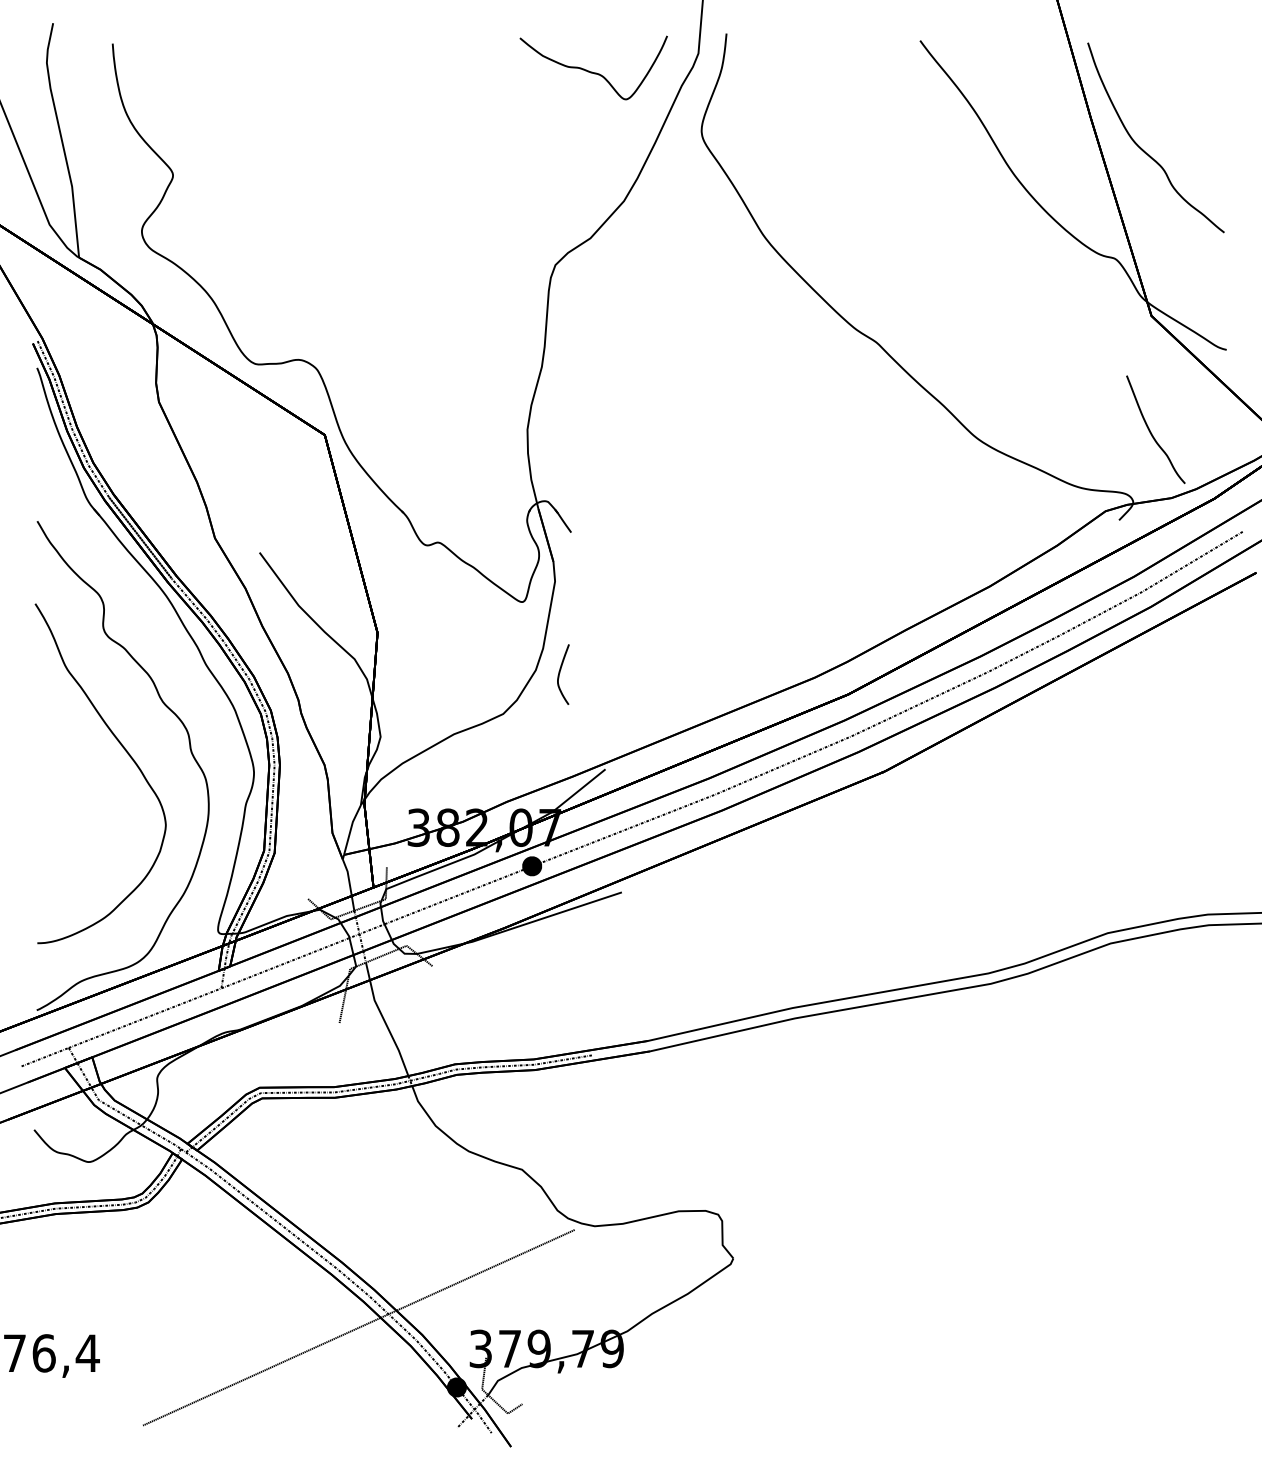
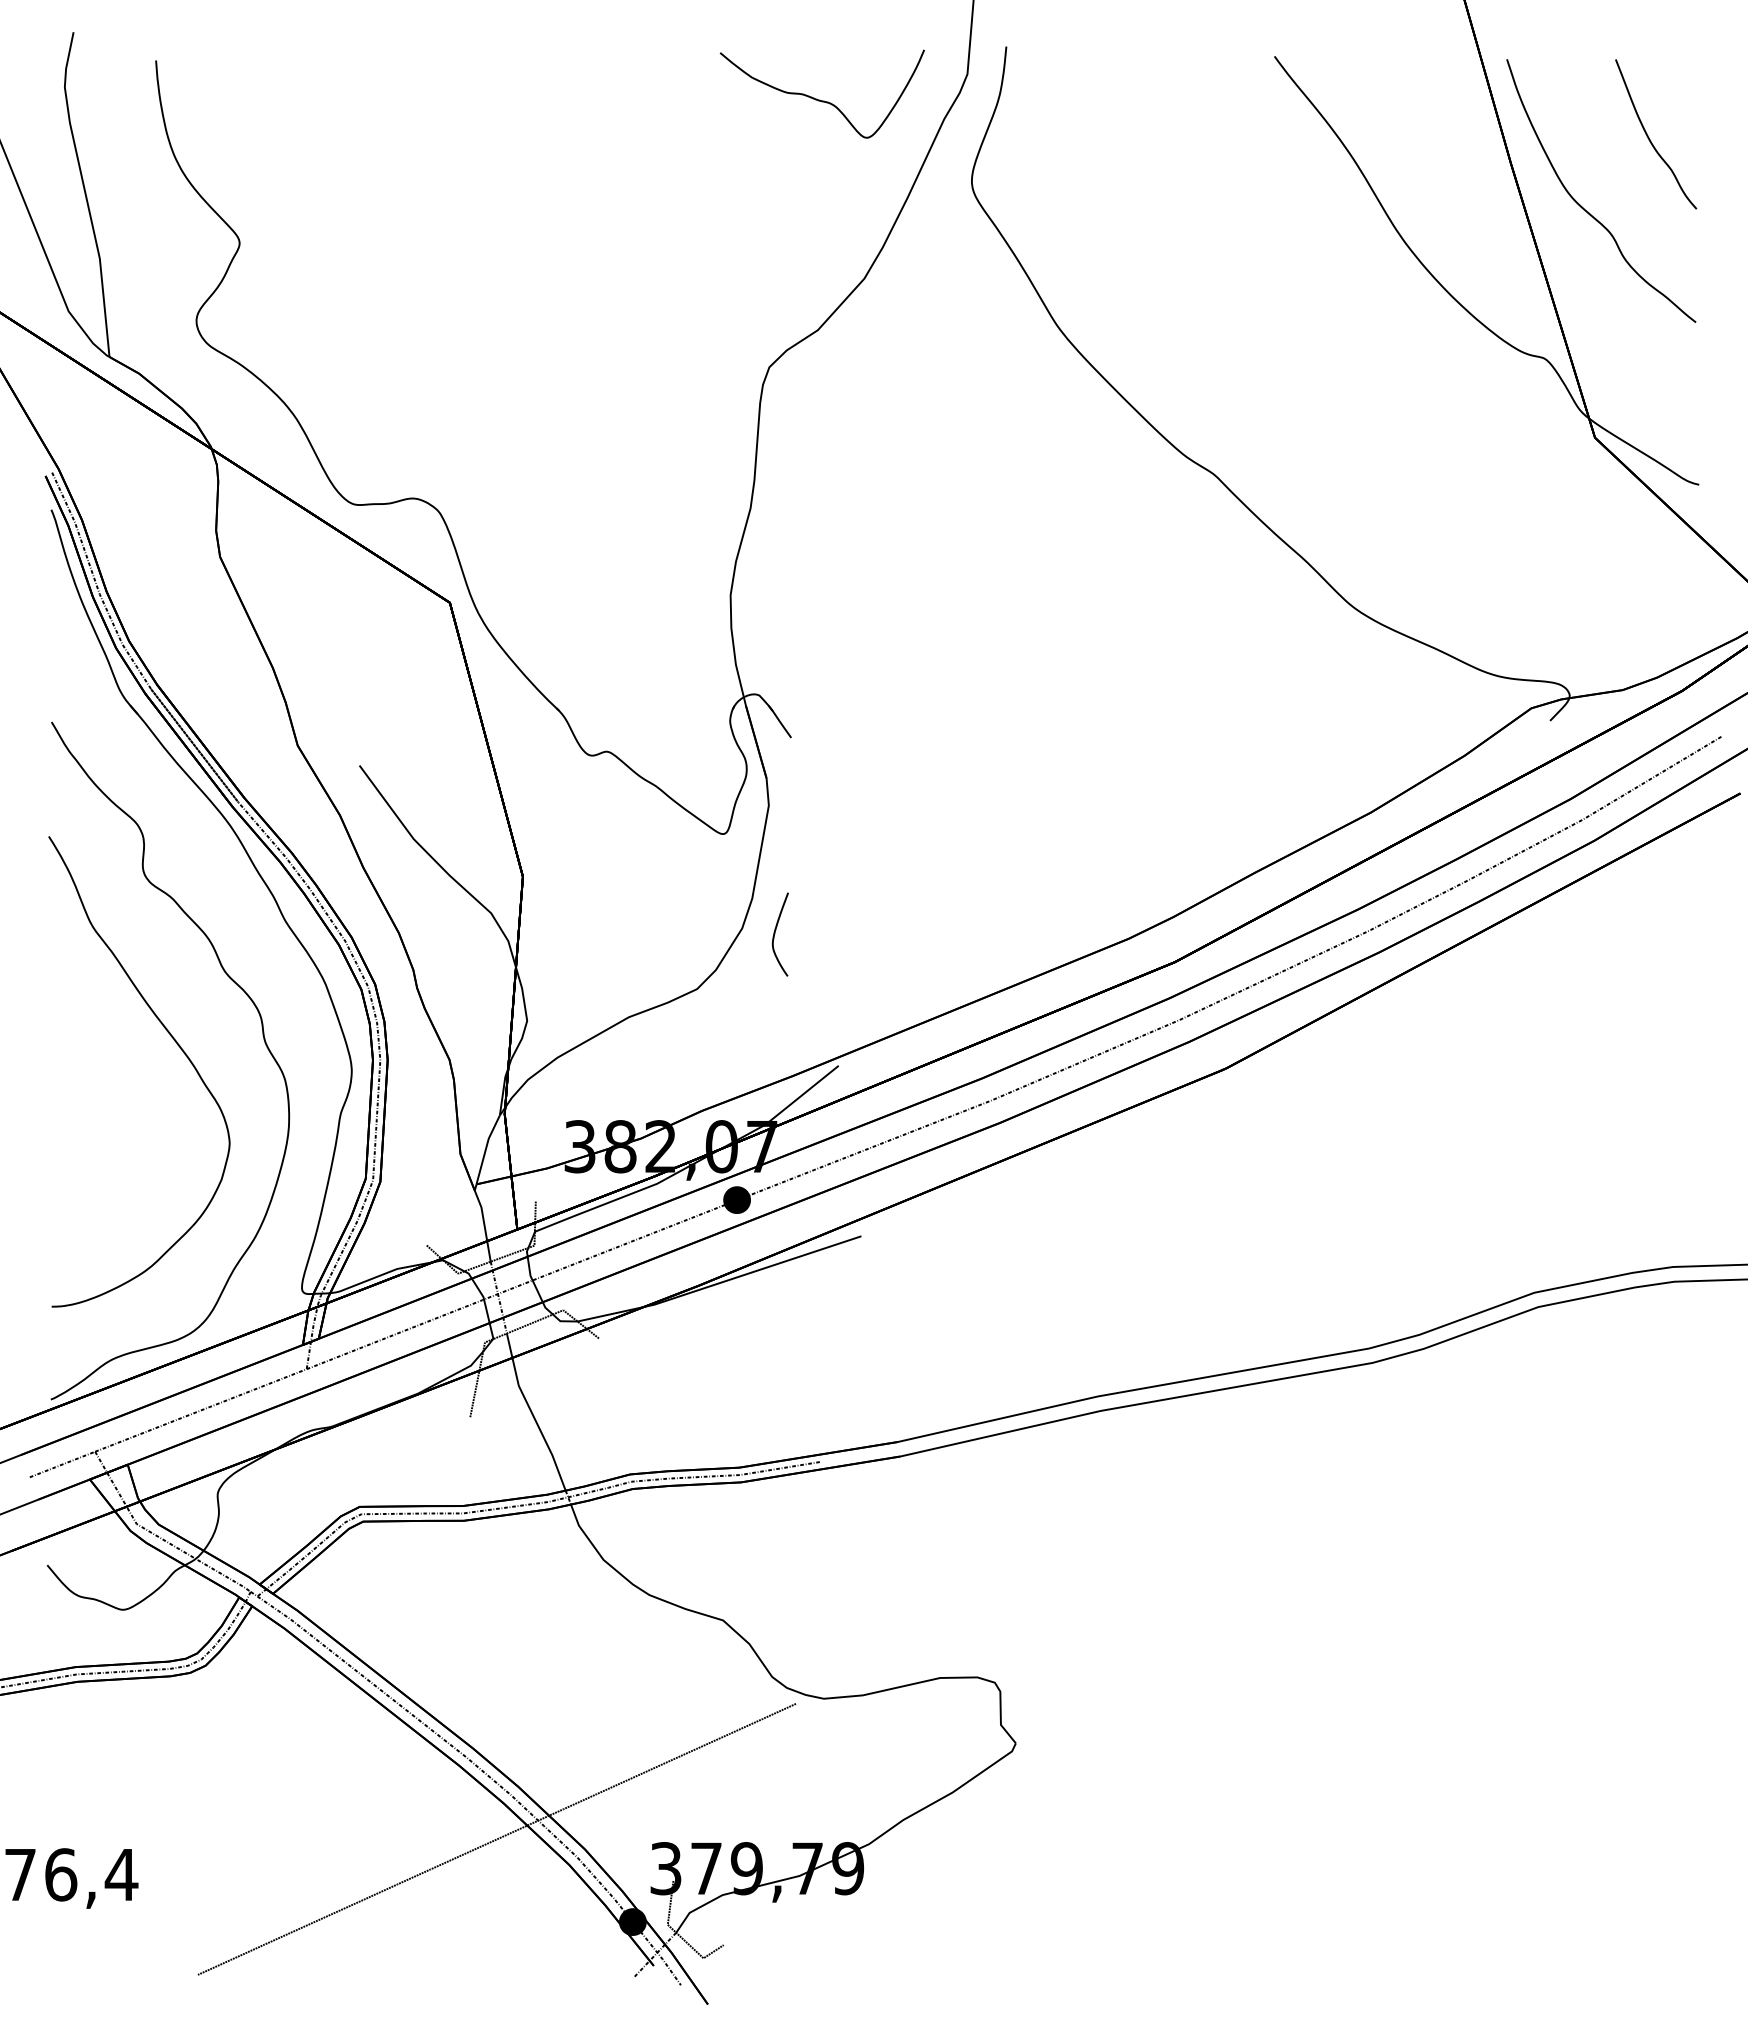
part: (1151, 431) -> (1649, 137), moved

